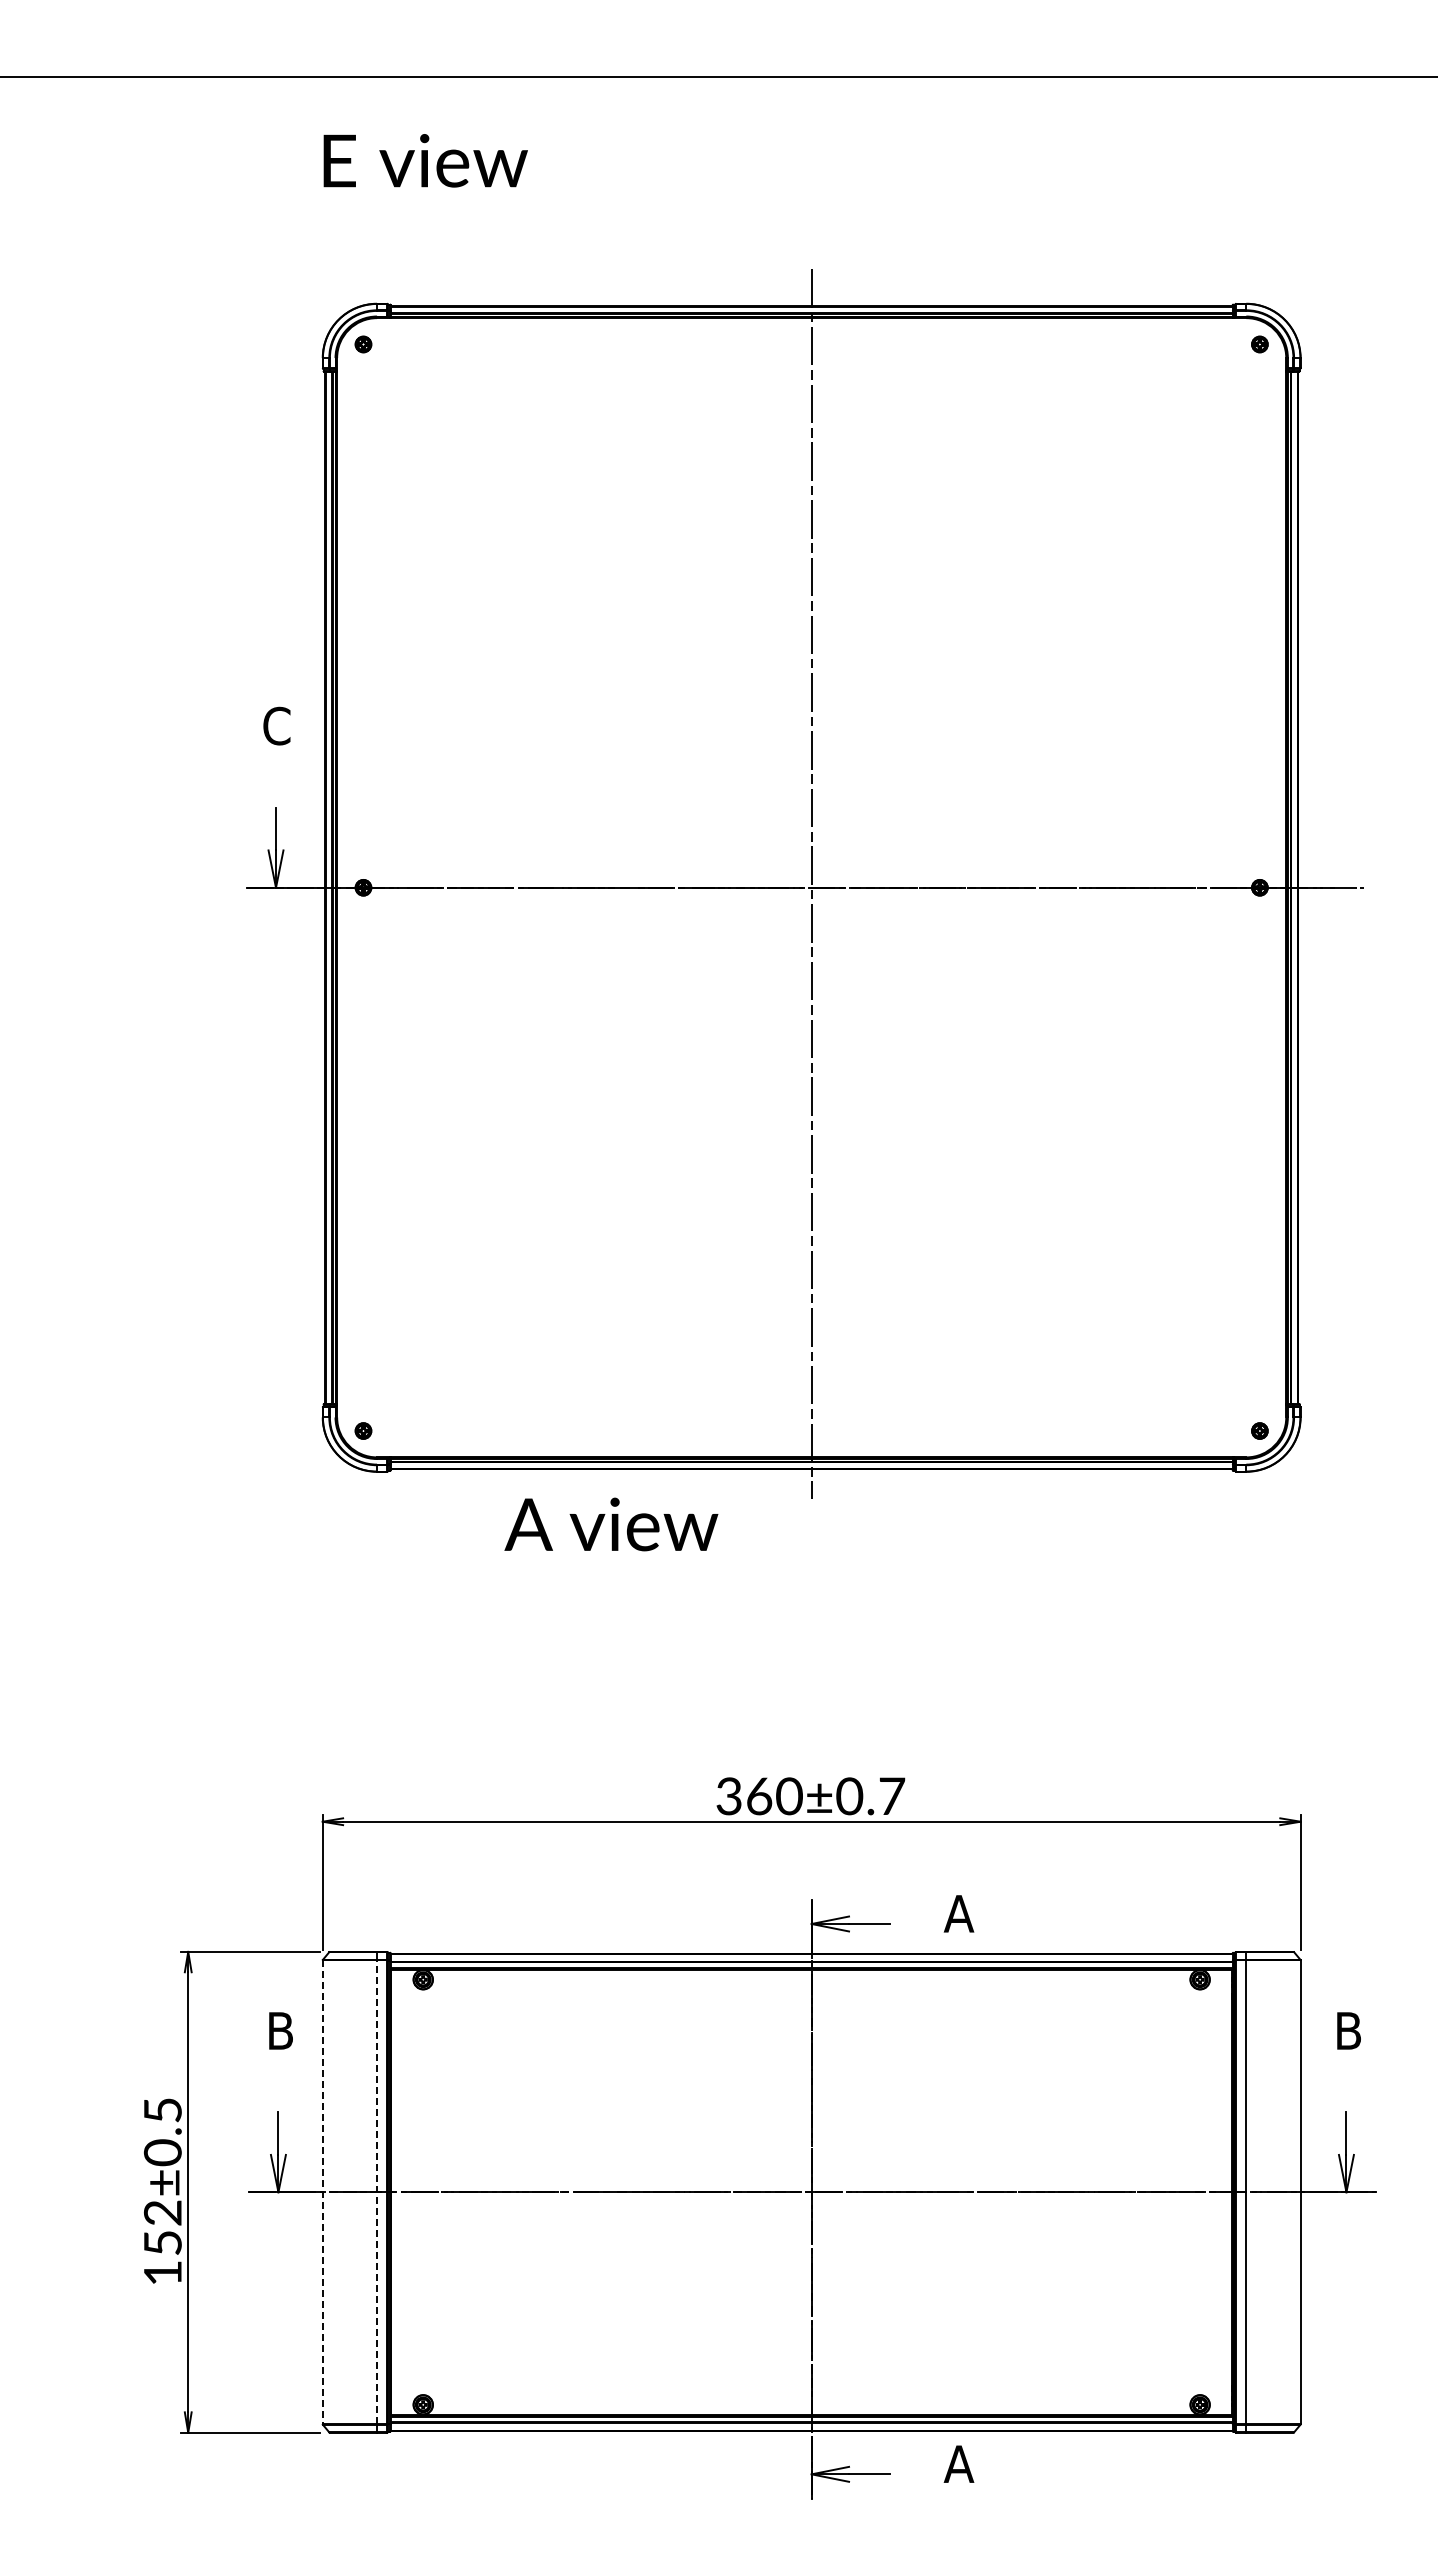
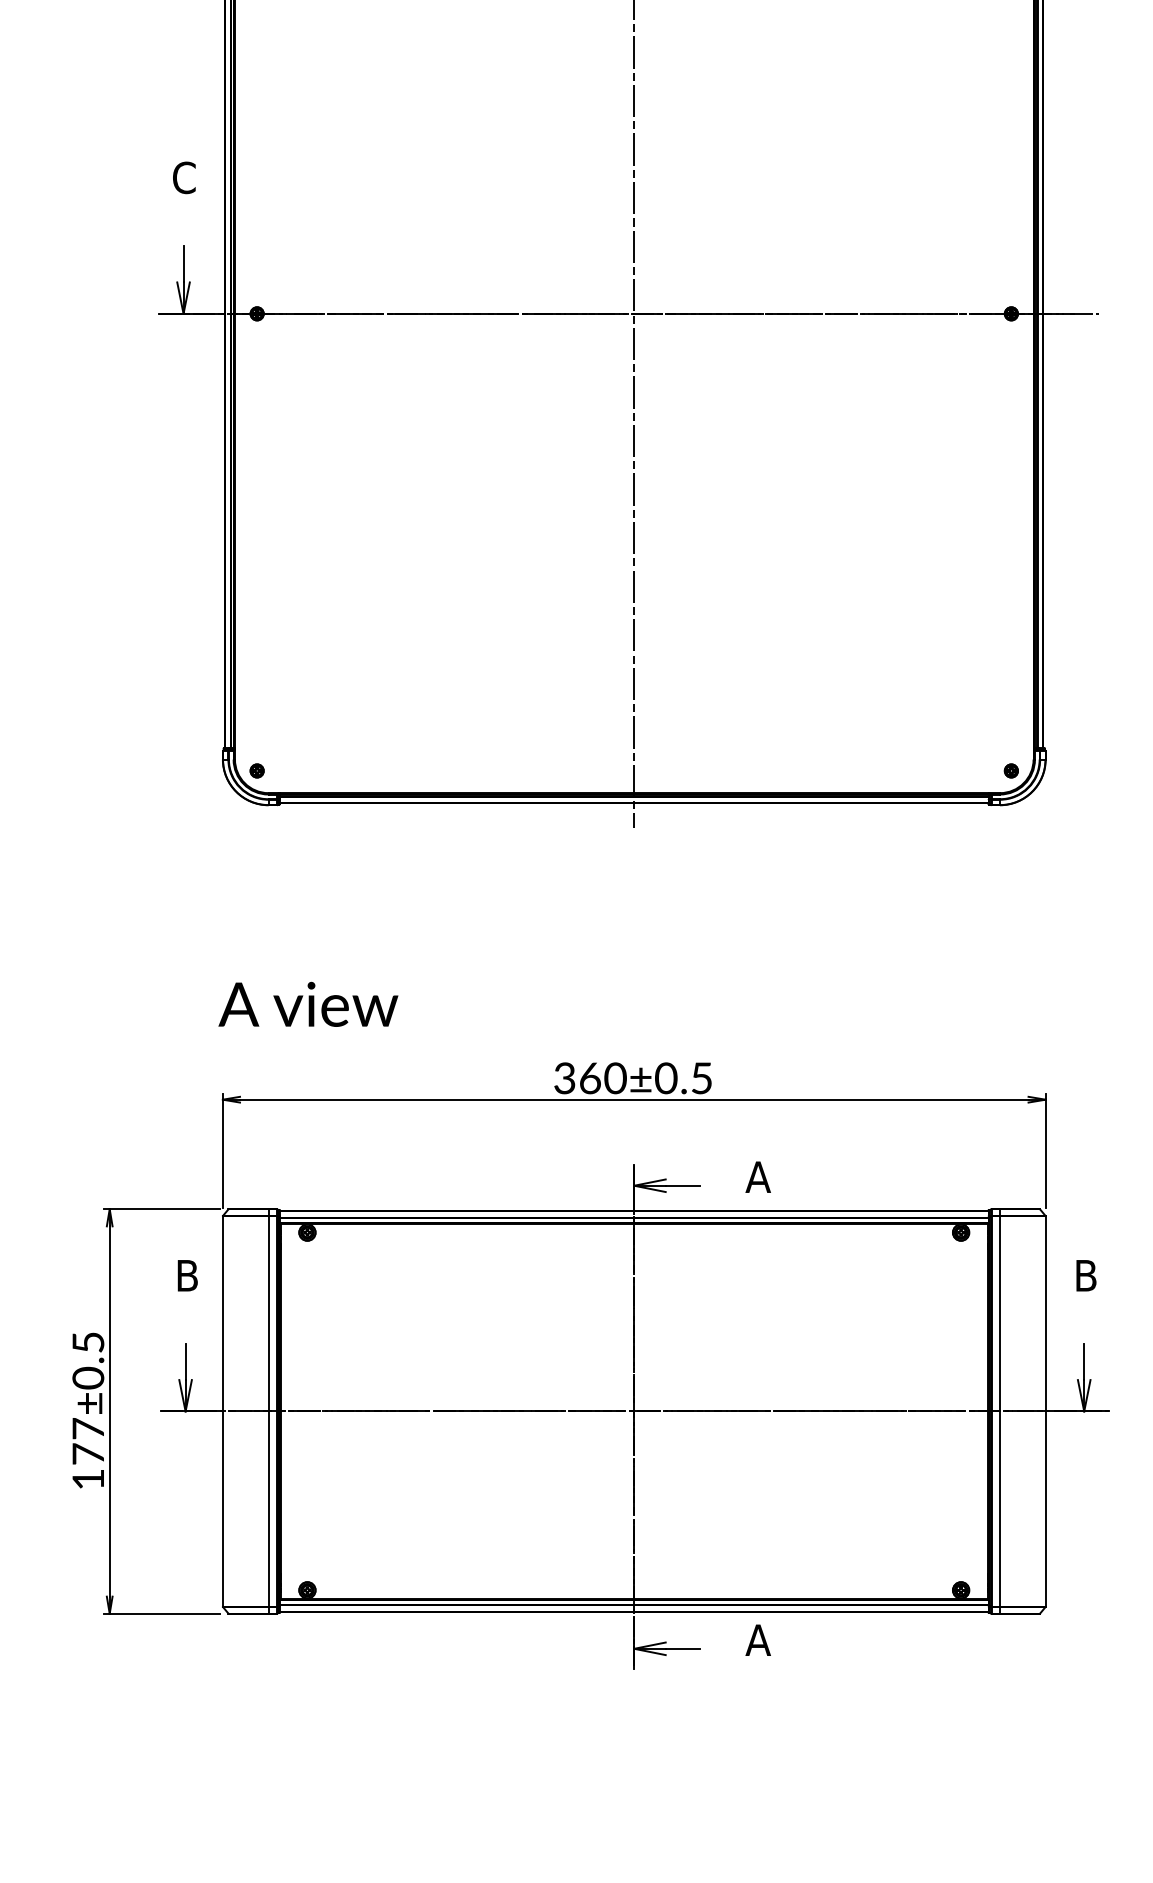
text: (611, 1524) -> (308, 1004), moved
text: (892, 1796) -> (702, 1078), 360±0.7 -> 360±0.5
line: (322, 2192) -> (222, 1411), dashed -> solid
line: (377, 2192) -> (268, 1411), dashed -> solid
text: (162, 2227) -> (88, 1441), 152±0.5 -> 177±0.5

